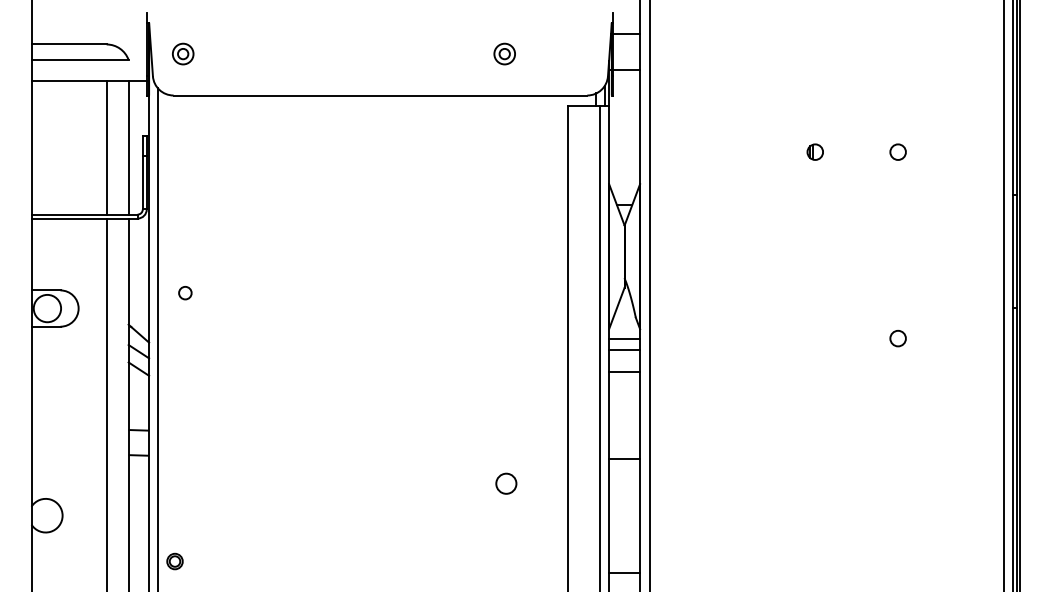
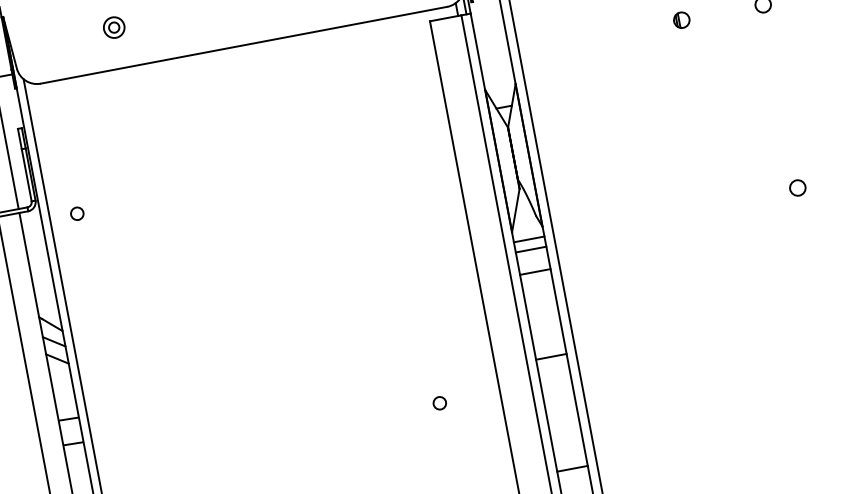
part: (183, 53) -> (114, 27), moved
circle: (185, 293) -> (77, 214), moved
circle: (506, 483) -> (439, 403), size x0.62

